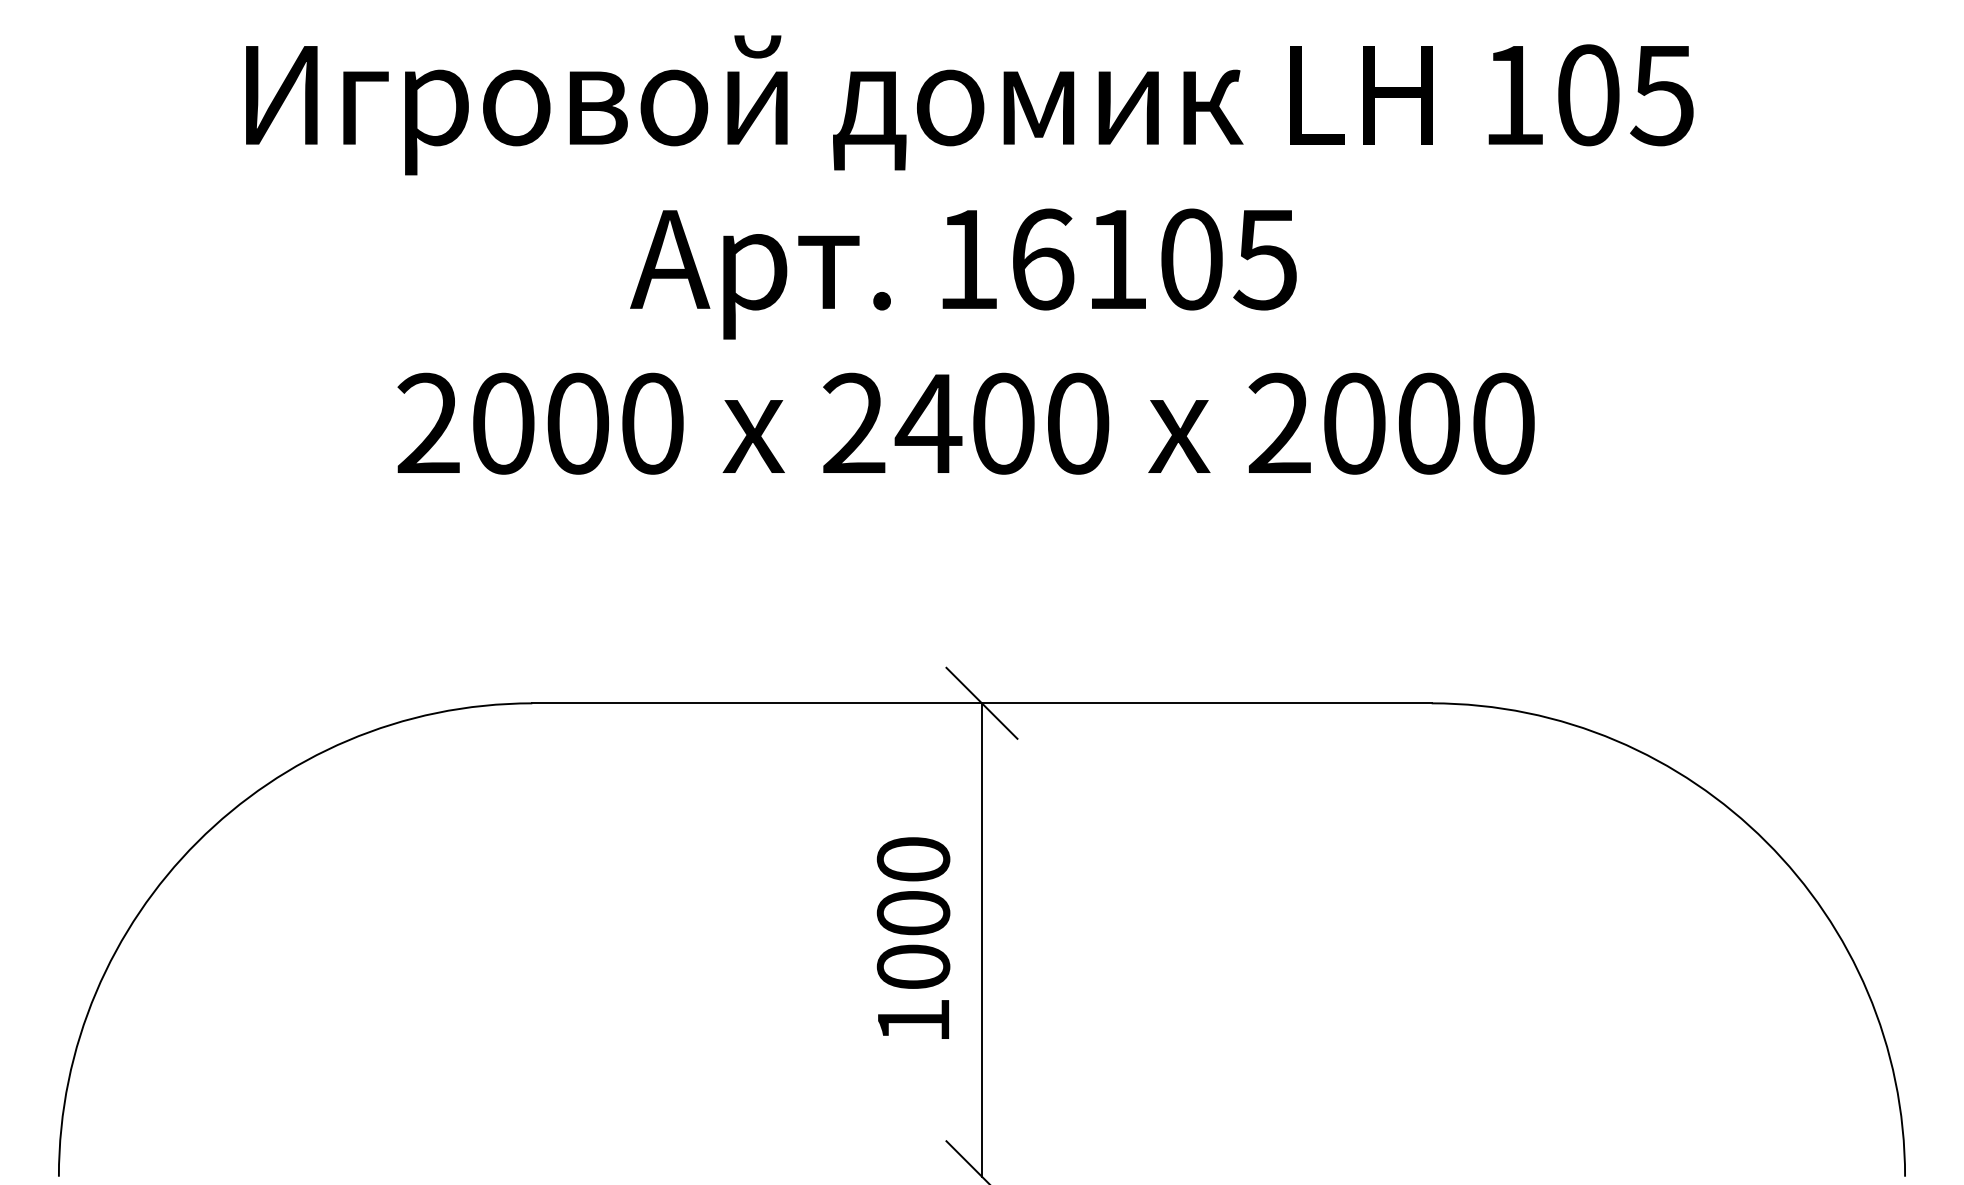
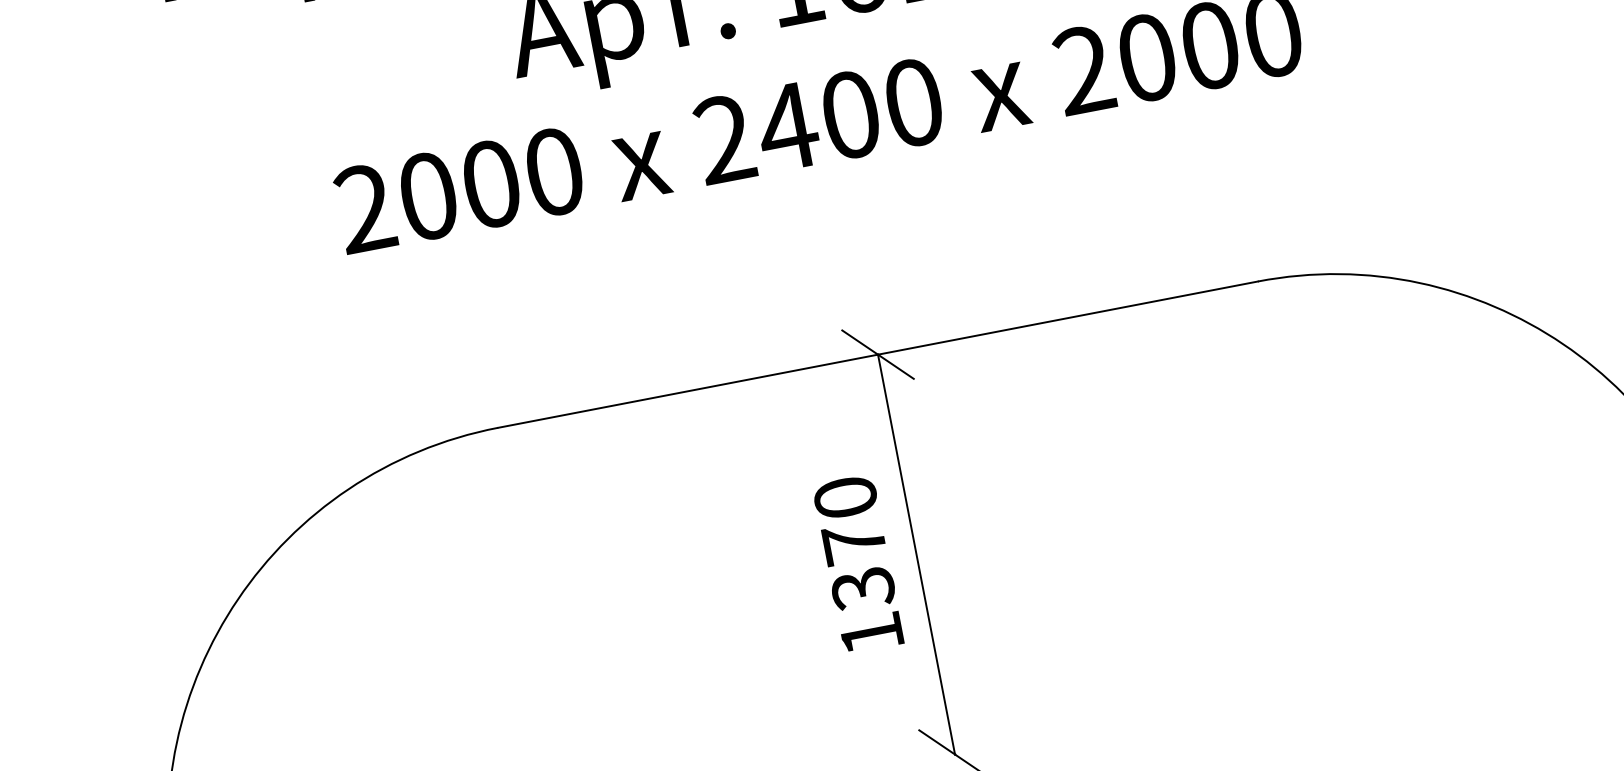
text: (913, 940) -> (858, 566), 1000 -> 1370

